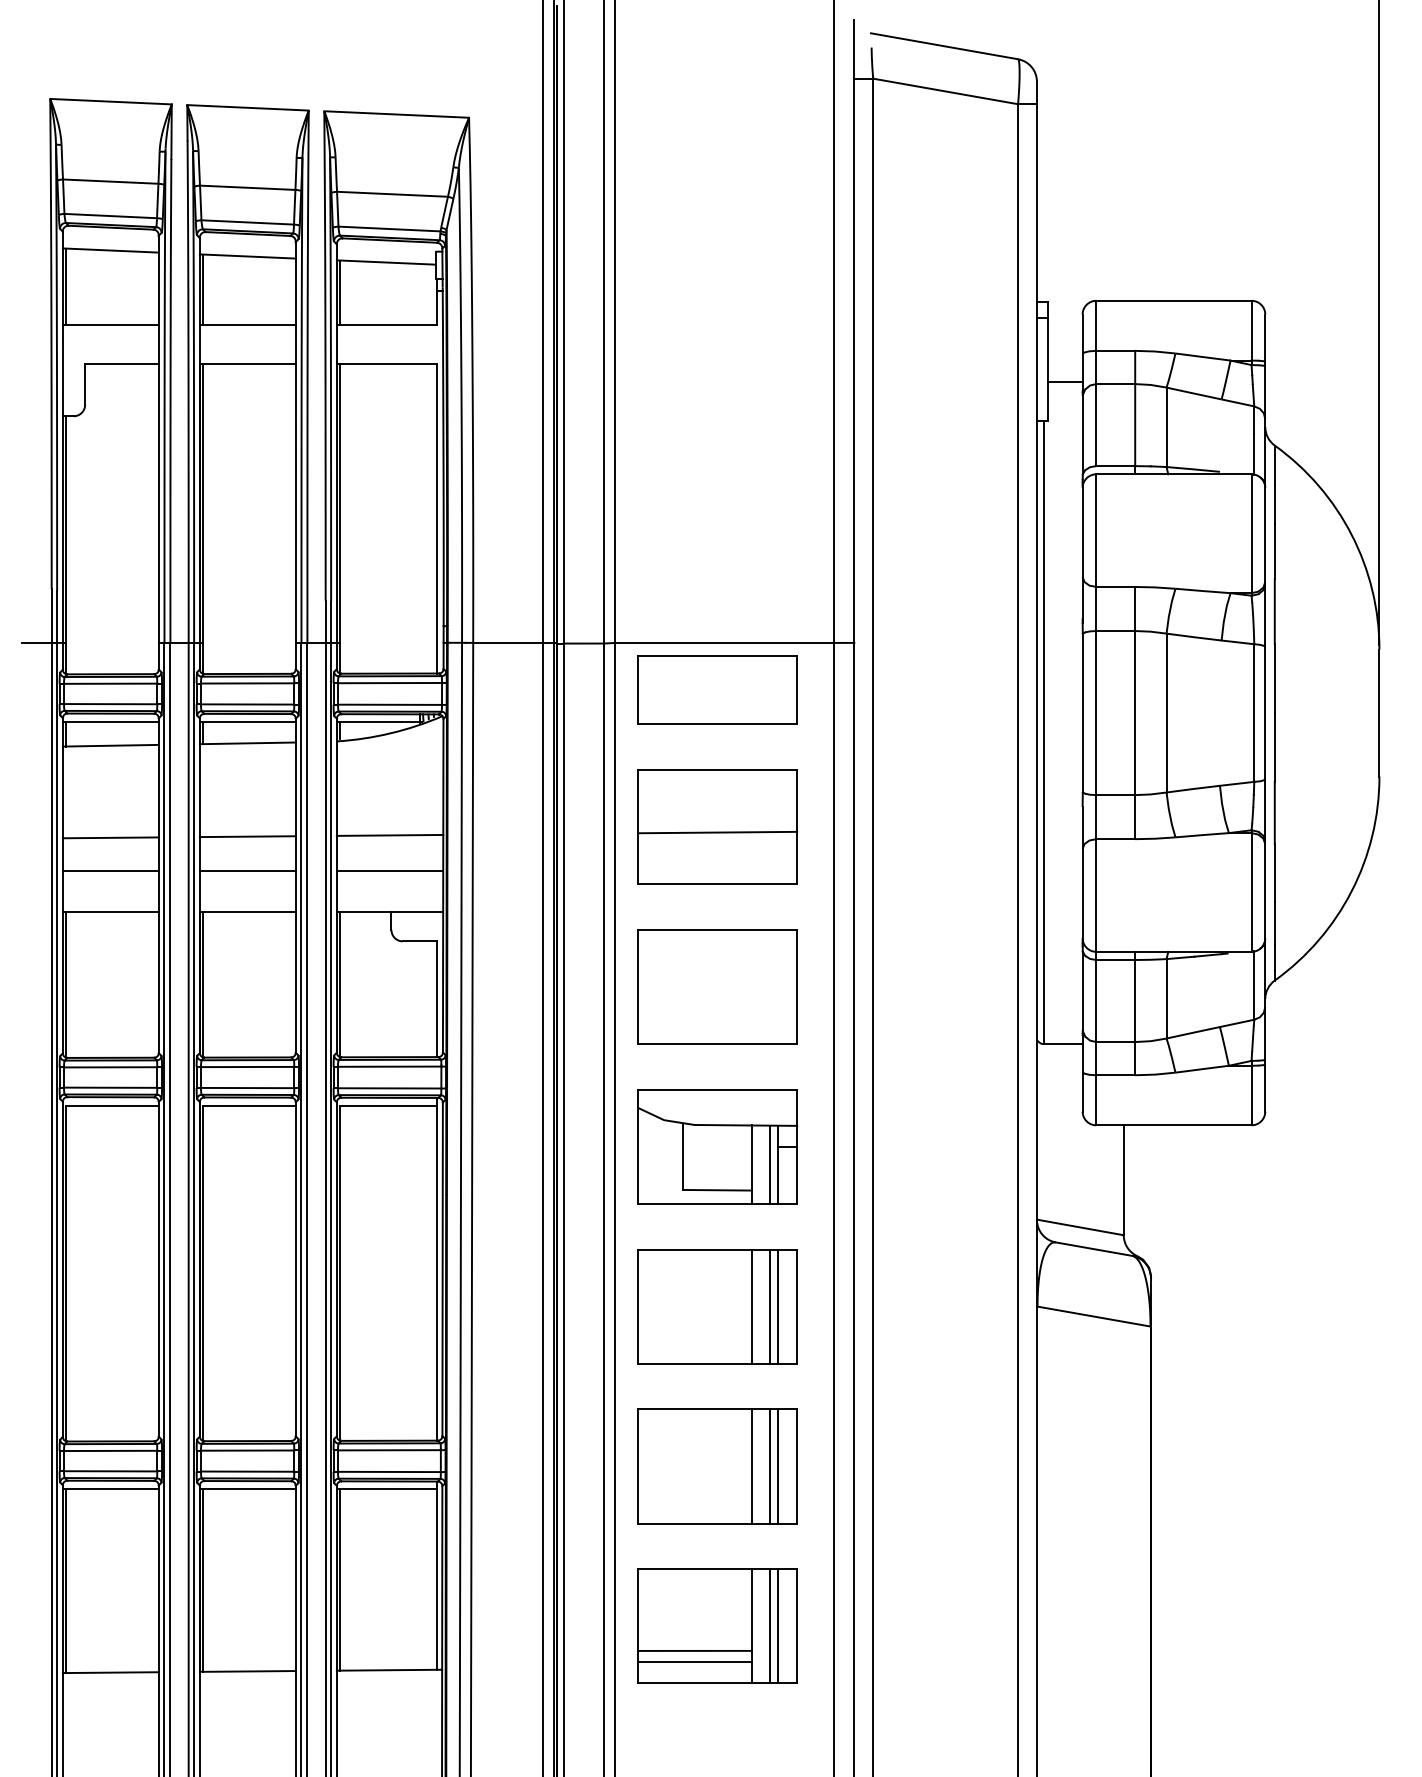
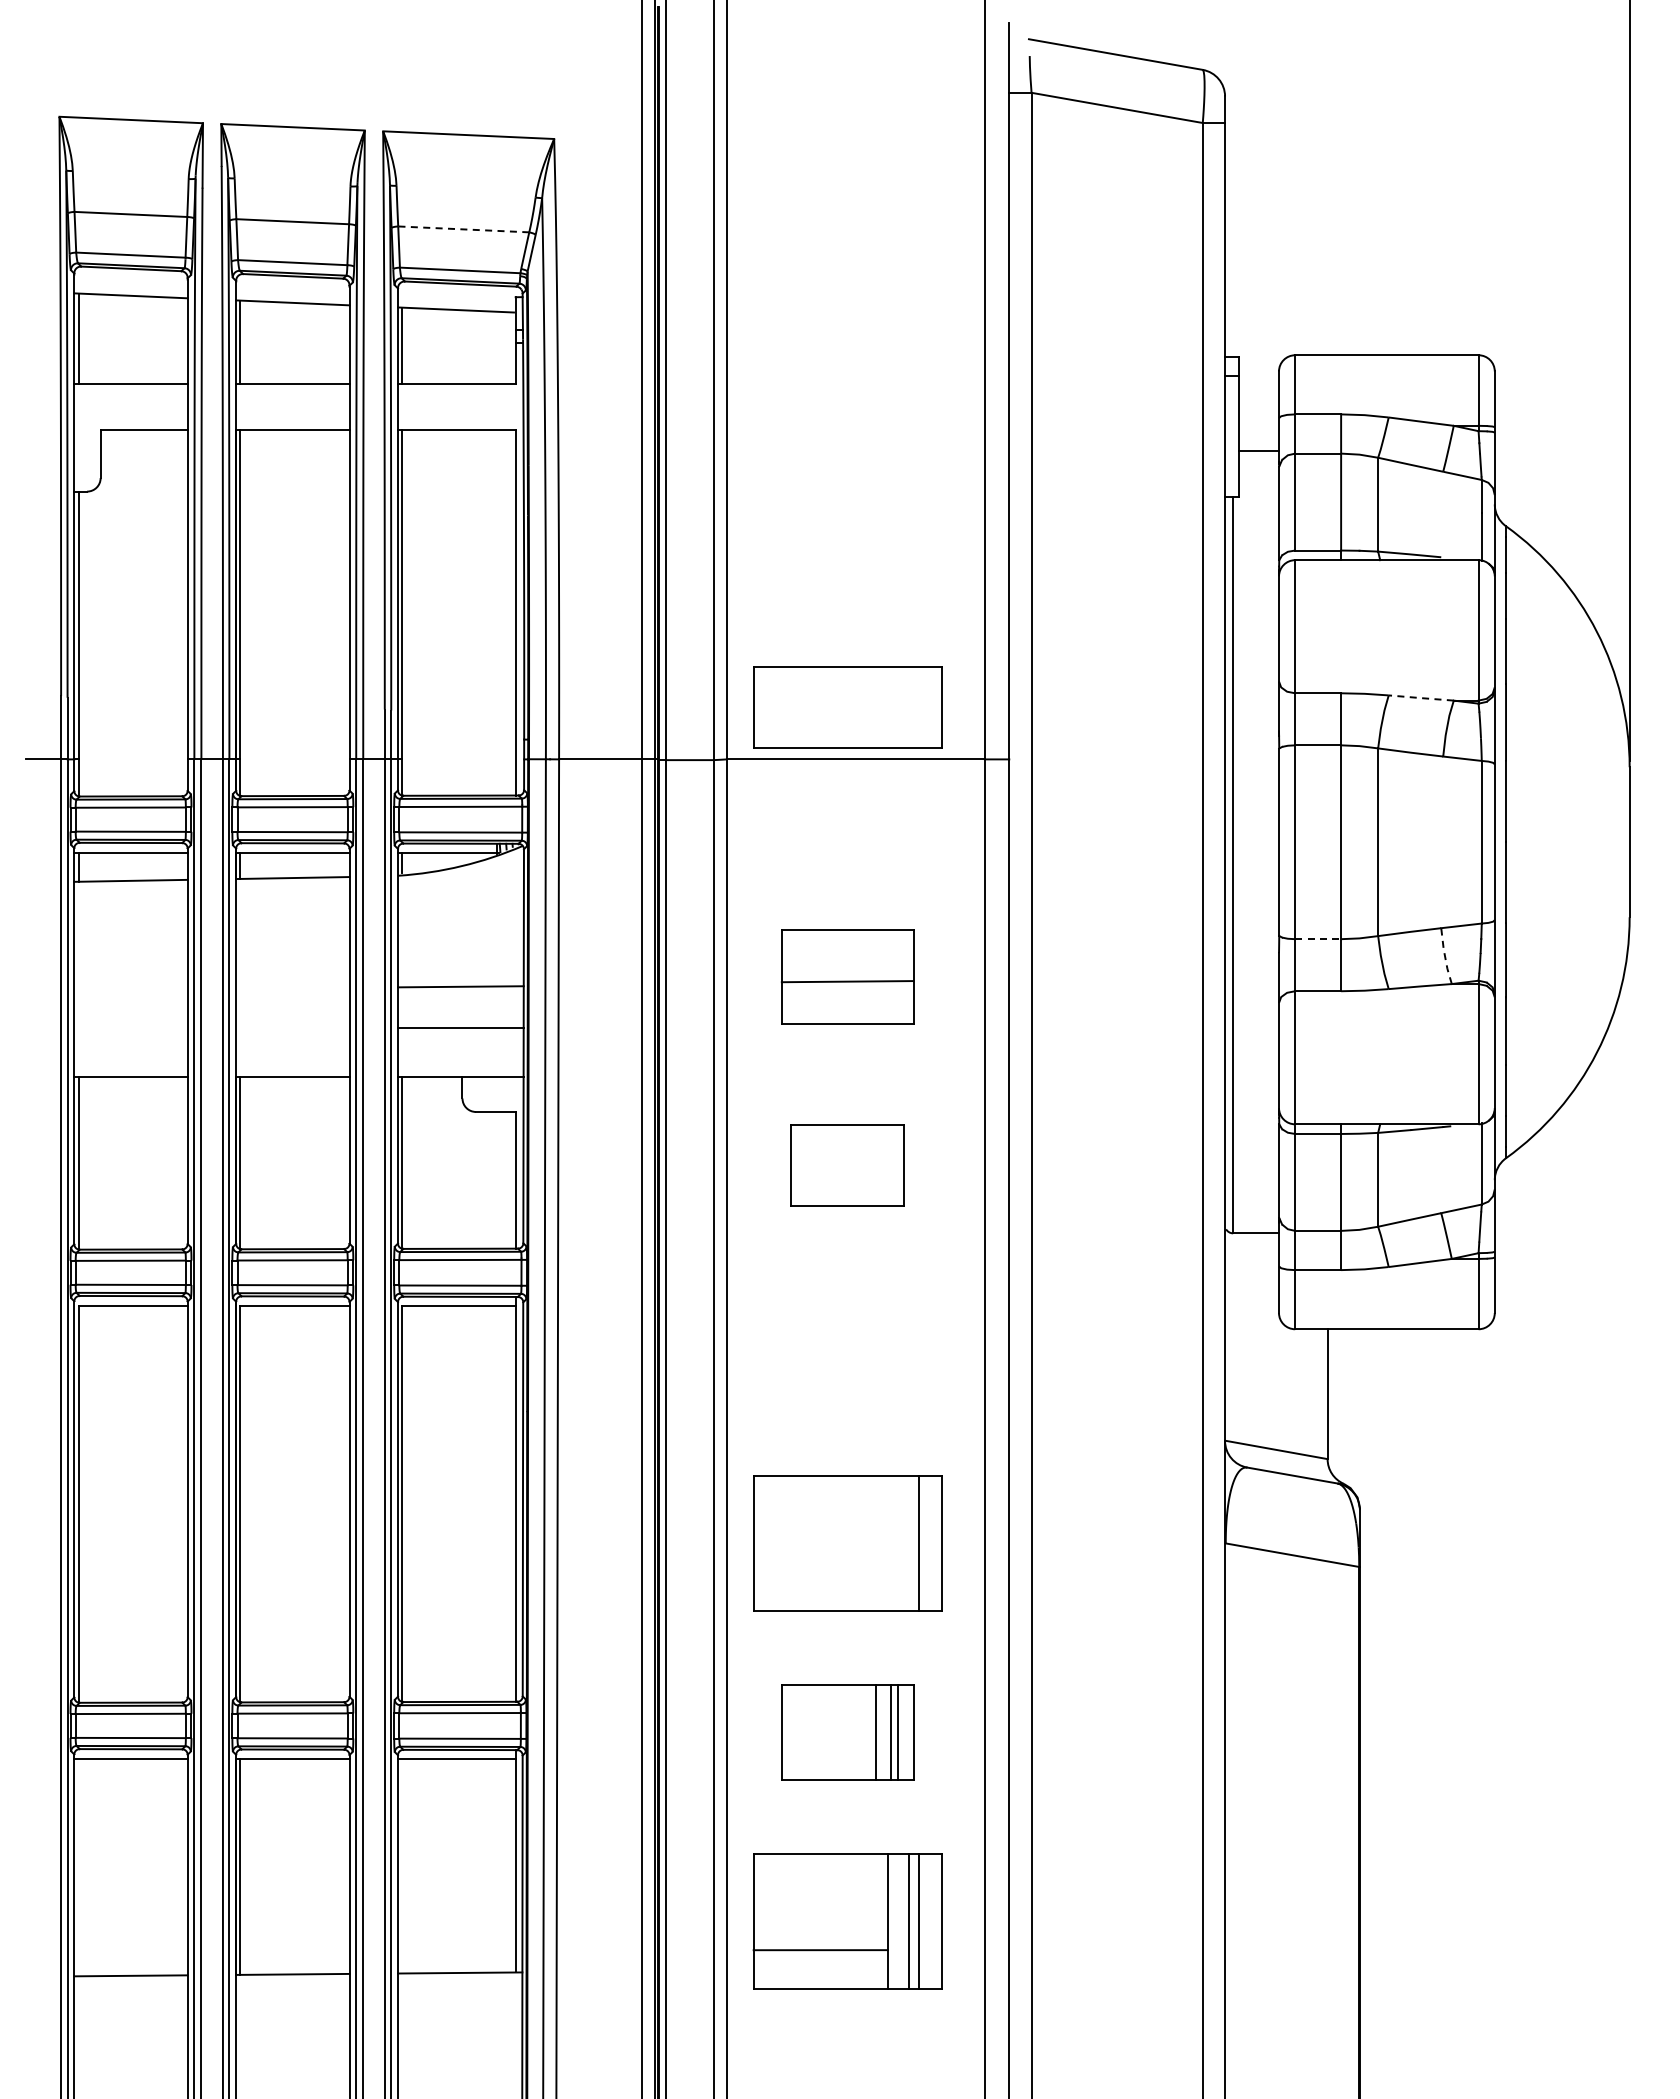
line: (392, 194) -> (463, 229), solid -> dashed
line: (1203, 591) -> (1421, 698), solid -> dashed
part: (717, 690) -> (847, 707), moved
line: (1116, 795) -> (1318, 939), solid -> dashed
line: (1223, 809) -> (1445, 956), solid -> dashed
part: (717, 827) -> (847, 977), size x0.7
line: (247, 836) -> (292, 987), removed
line: (110, 837) -> (130, 989), removed
line: (110, 870) -> (130, 1028), removed
line: (247, 870) -> (292, 1028), removed
part: (717, 986) -> (847, 1165), size x0.6
part: (717, 1146) -> (847, 1354), removed
line: (751, 1306) -> (887, 1543), removed
line: (769, 1306) -> (909, 1543), removed
part: (717, 1466) -> (847, 1732), size x0.7
line: (66, 1580) -> (78, 1867), removed
line: (340, 1580) -> (402, 1866), removed
line: (694, 1661) -> (820, 1962), removed

